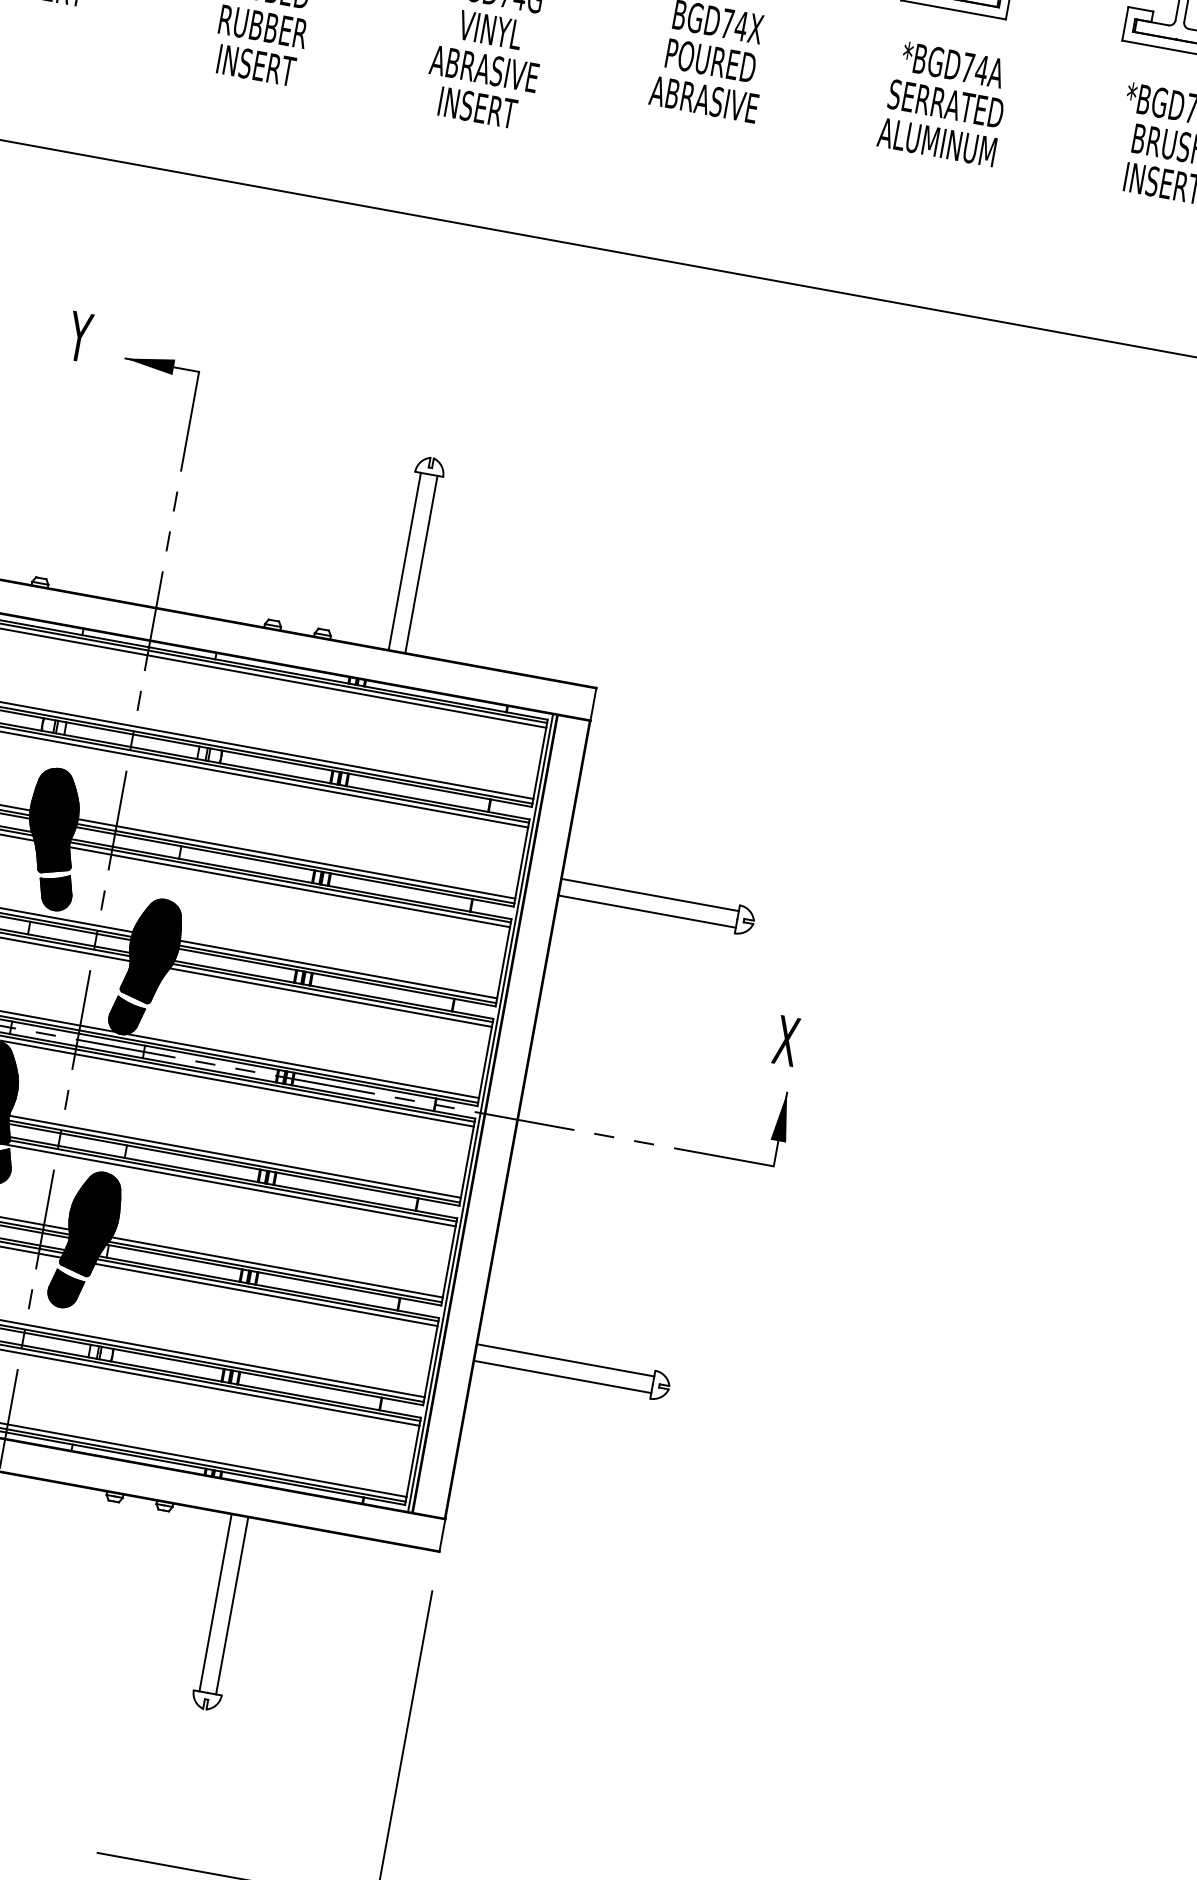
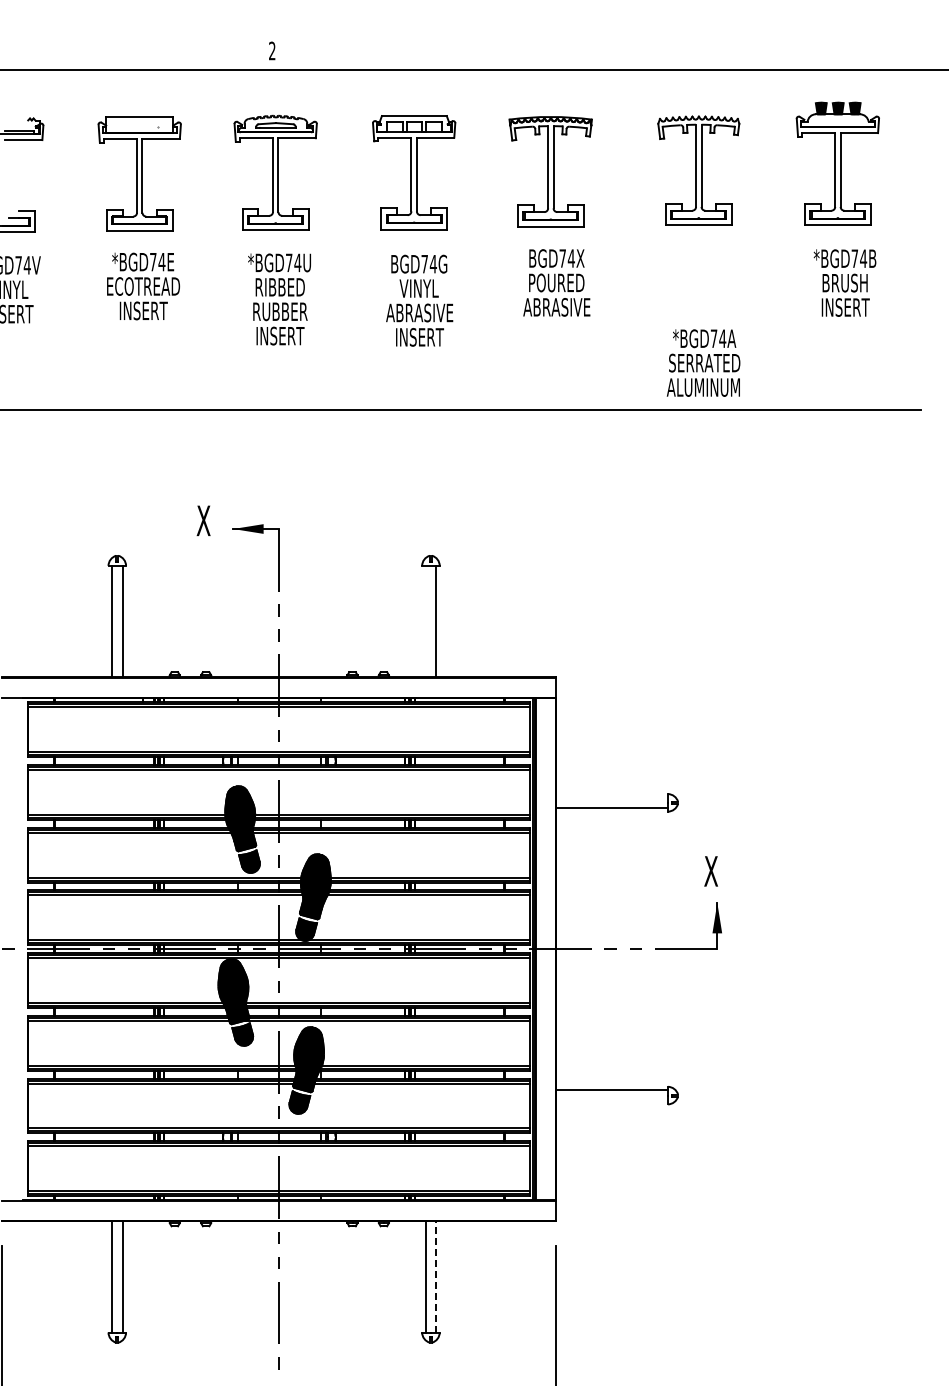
text: (944, 102) -> (703, 362), moved
text: (80, 336) -> (203, 520), Y -> X
line: (404, 561) -> (425, 621), removed
line: (649, 894) -> (611, 797), removed
line: (561, 1376) -> (611, 1100), removed
line: (232, 1605) -> (436, 1276), solid -> dashed

